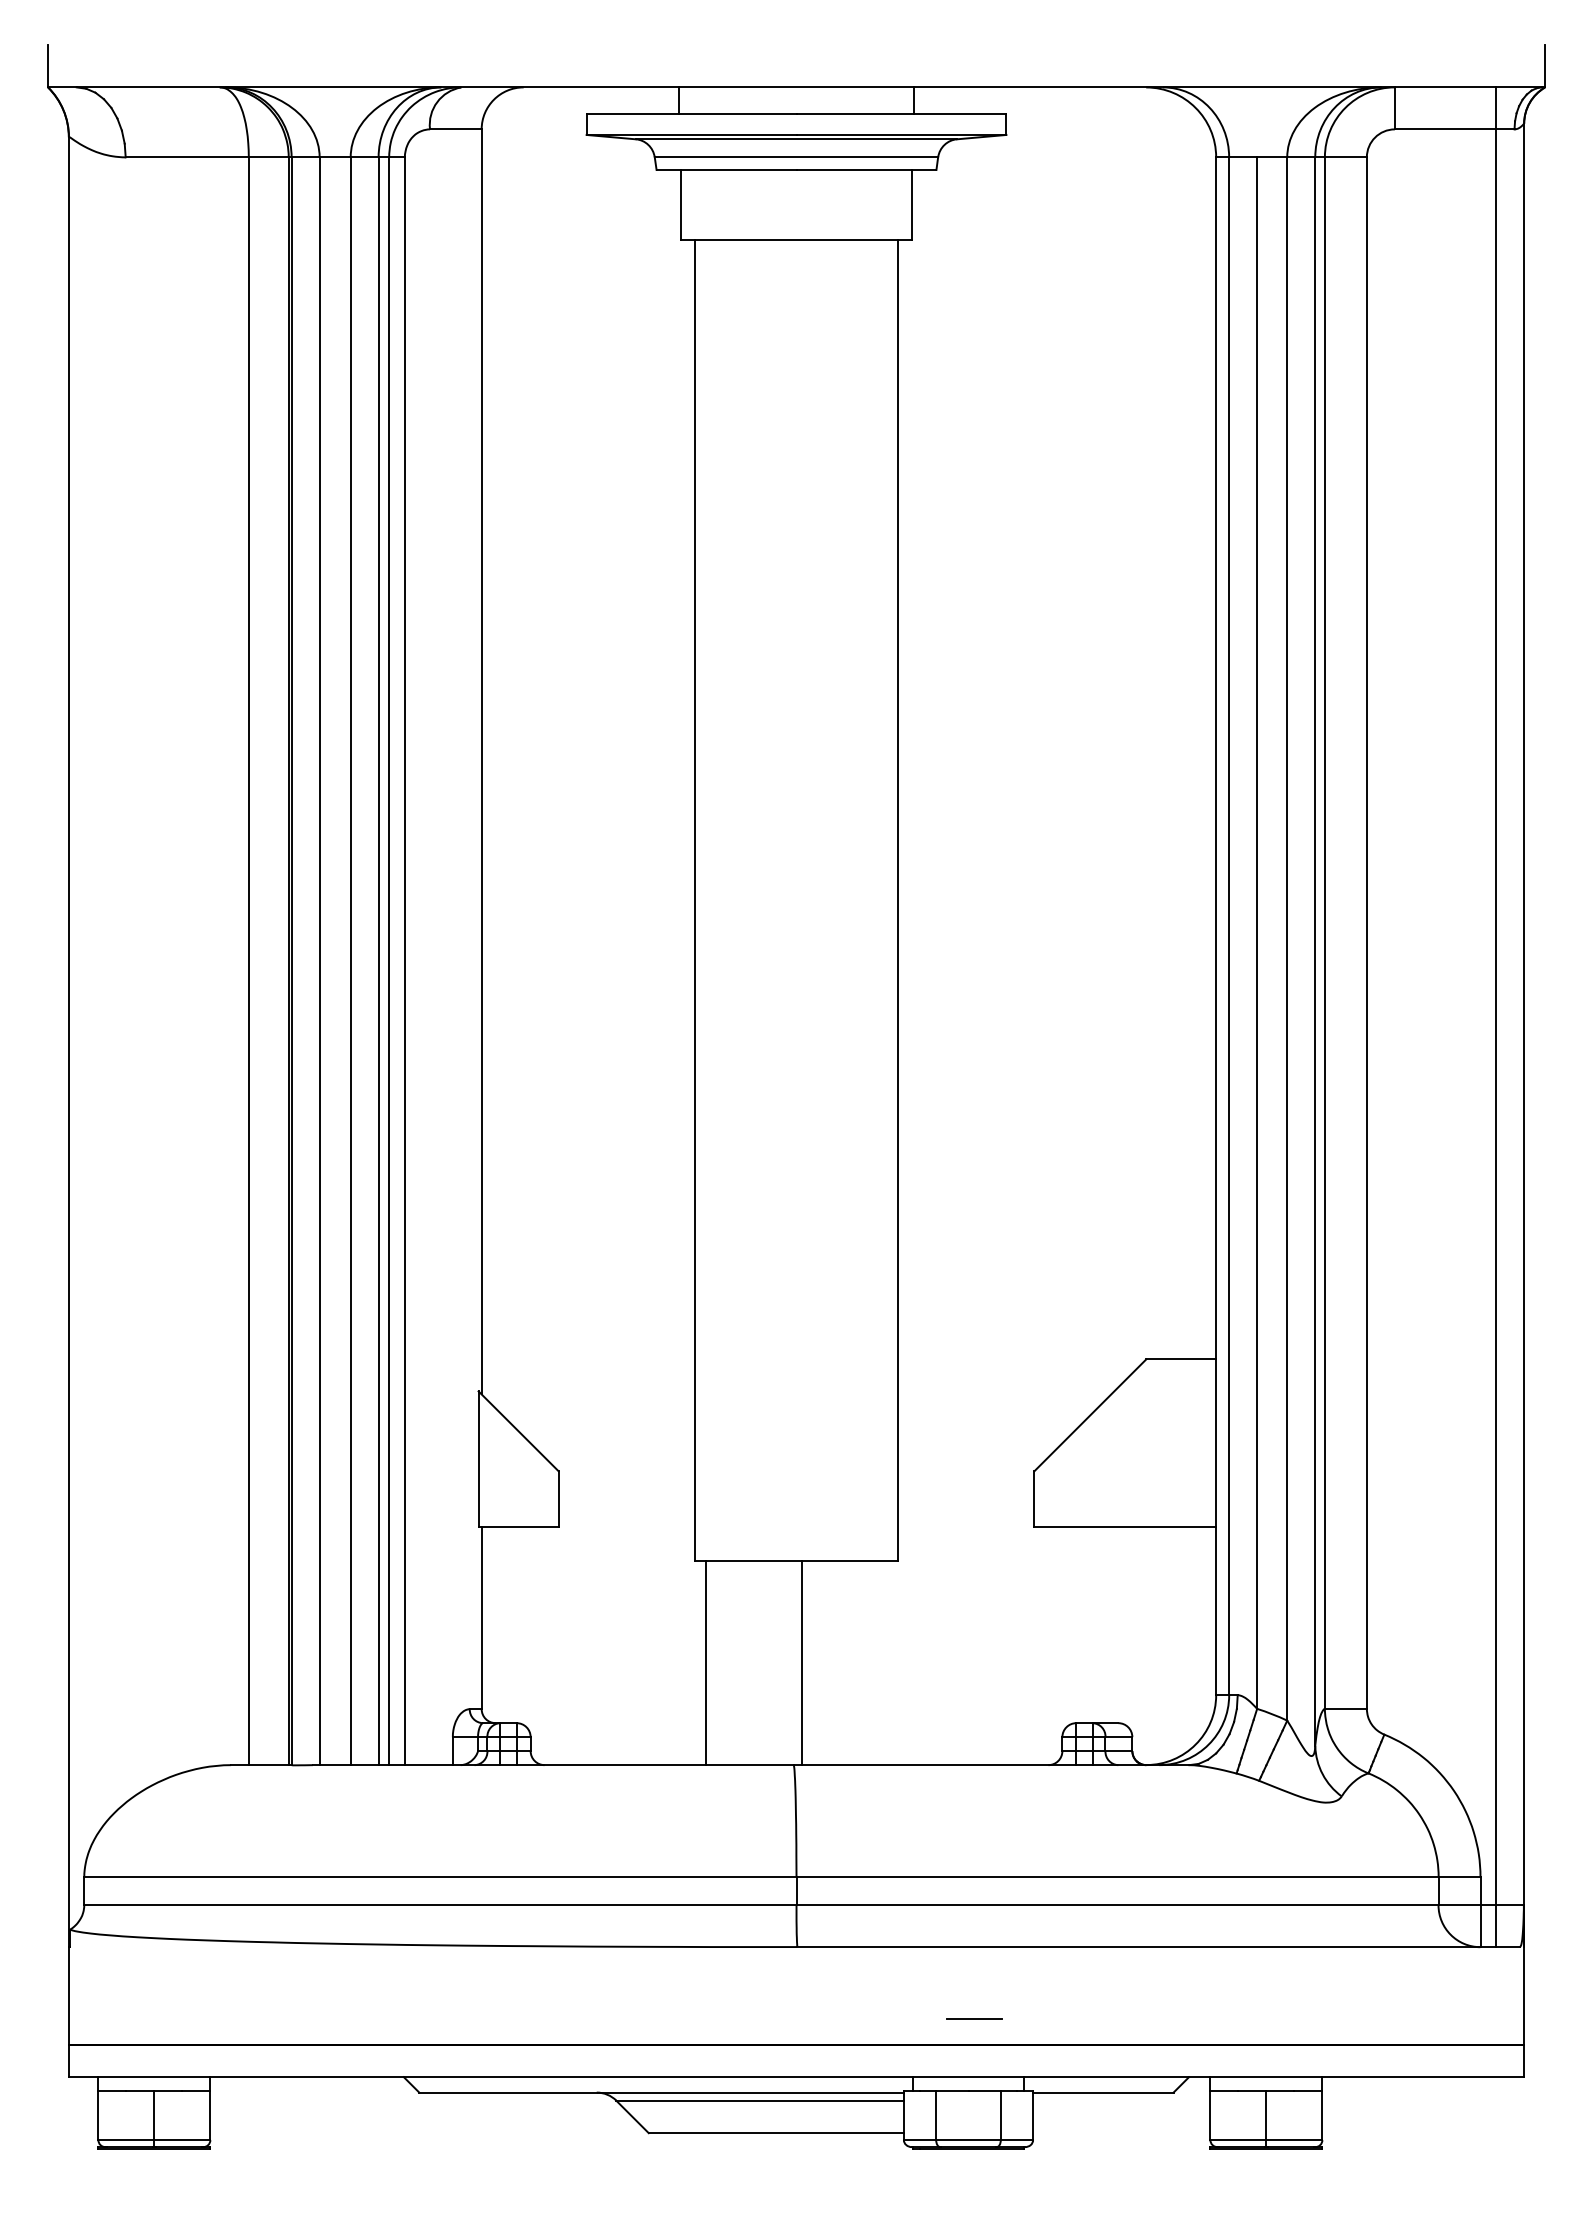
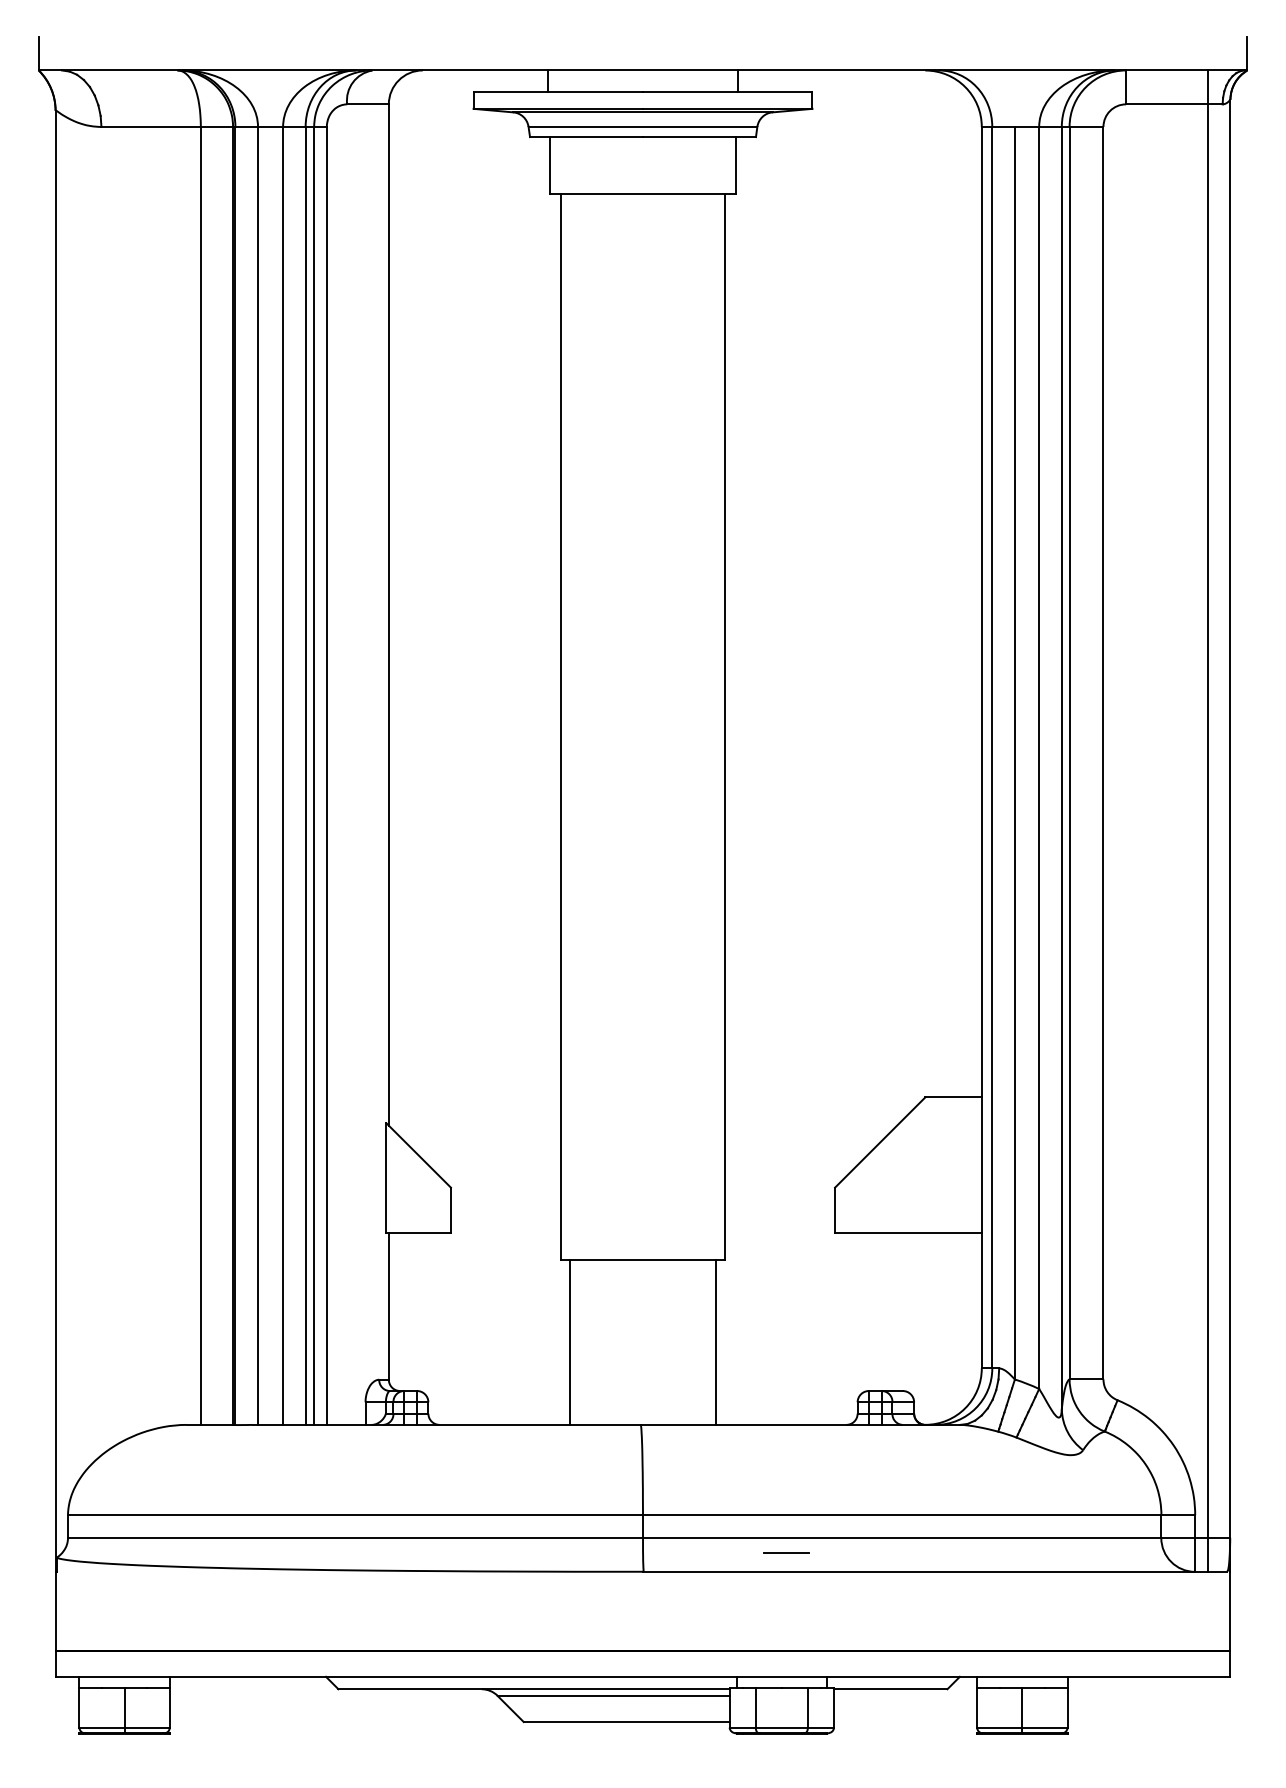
line: (802, 1662) -> (716, 1342), moved
line: (974, 2018) -> (786, 1551), moved

